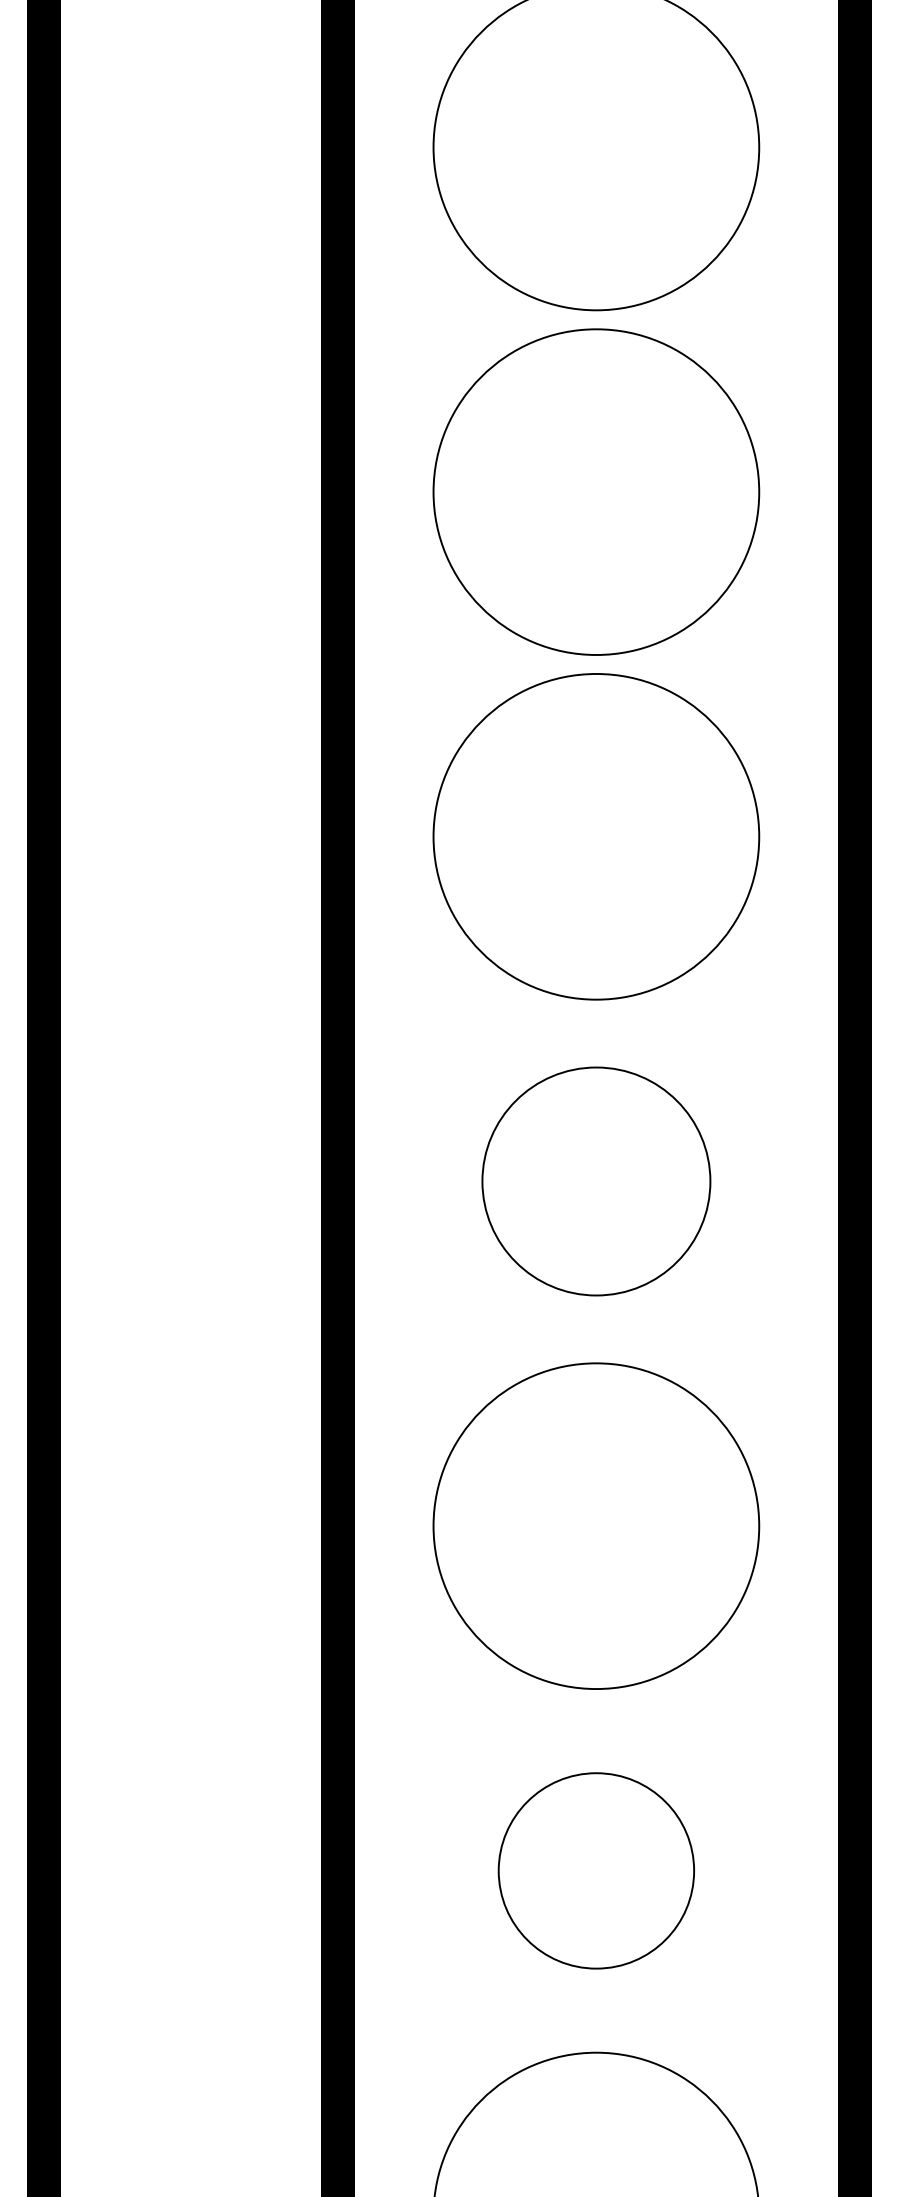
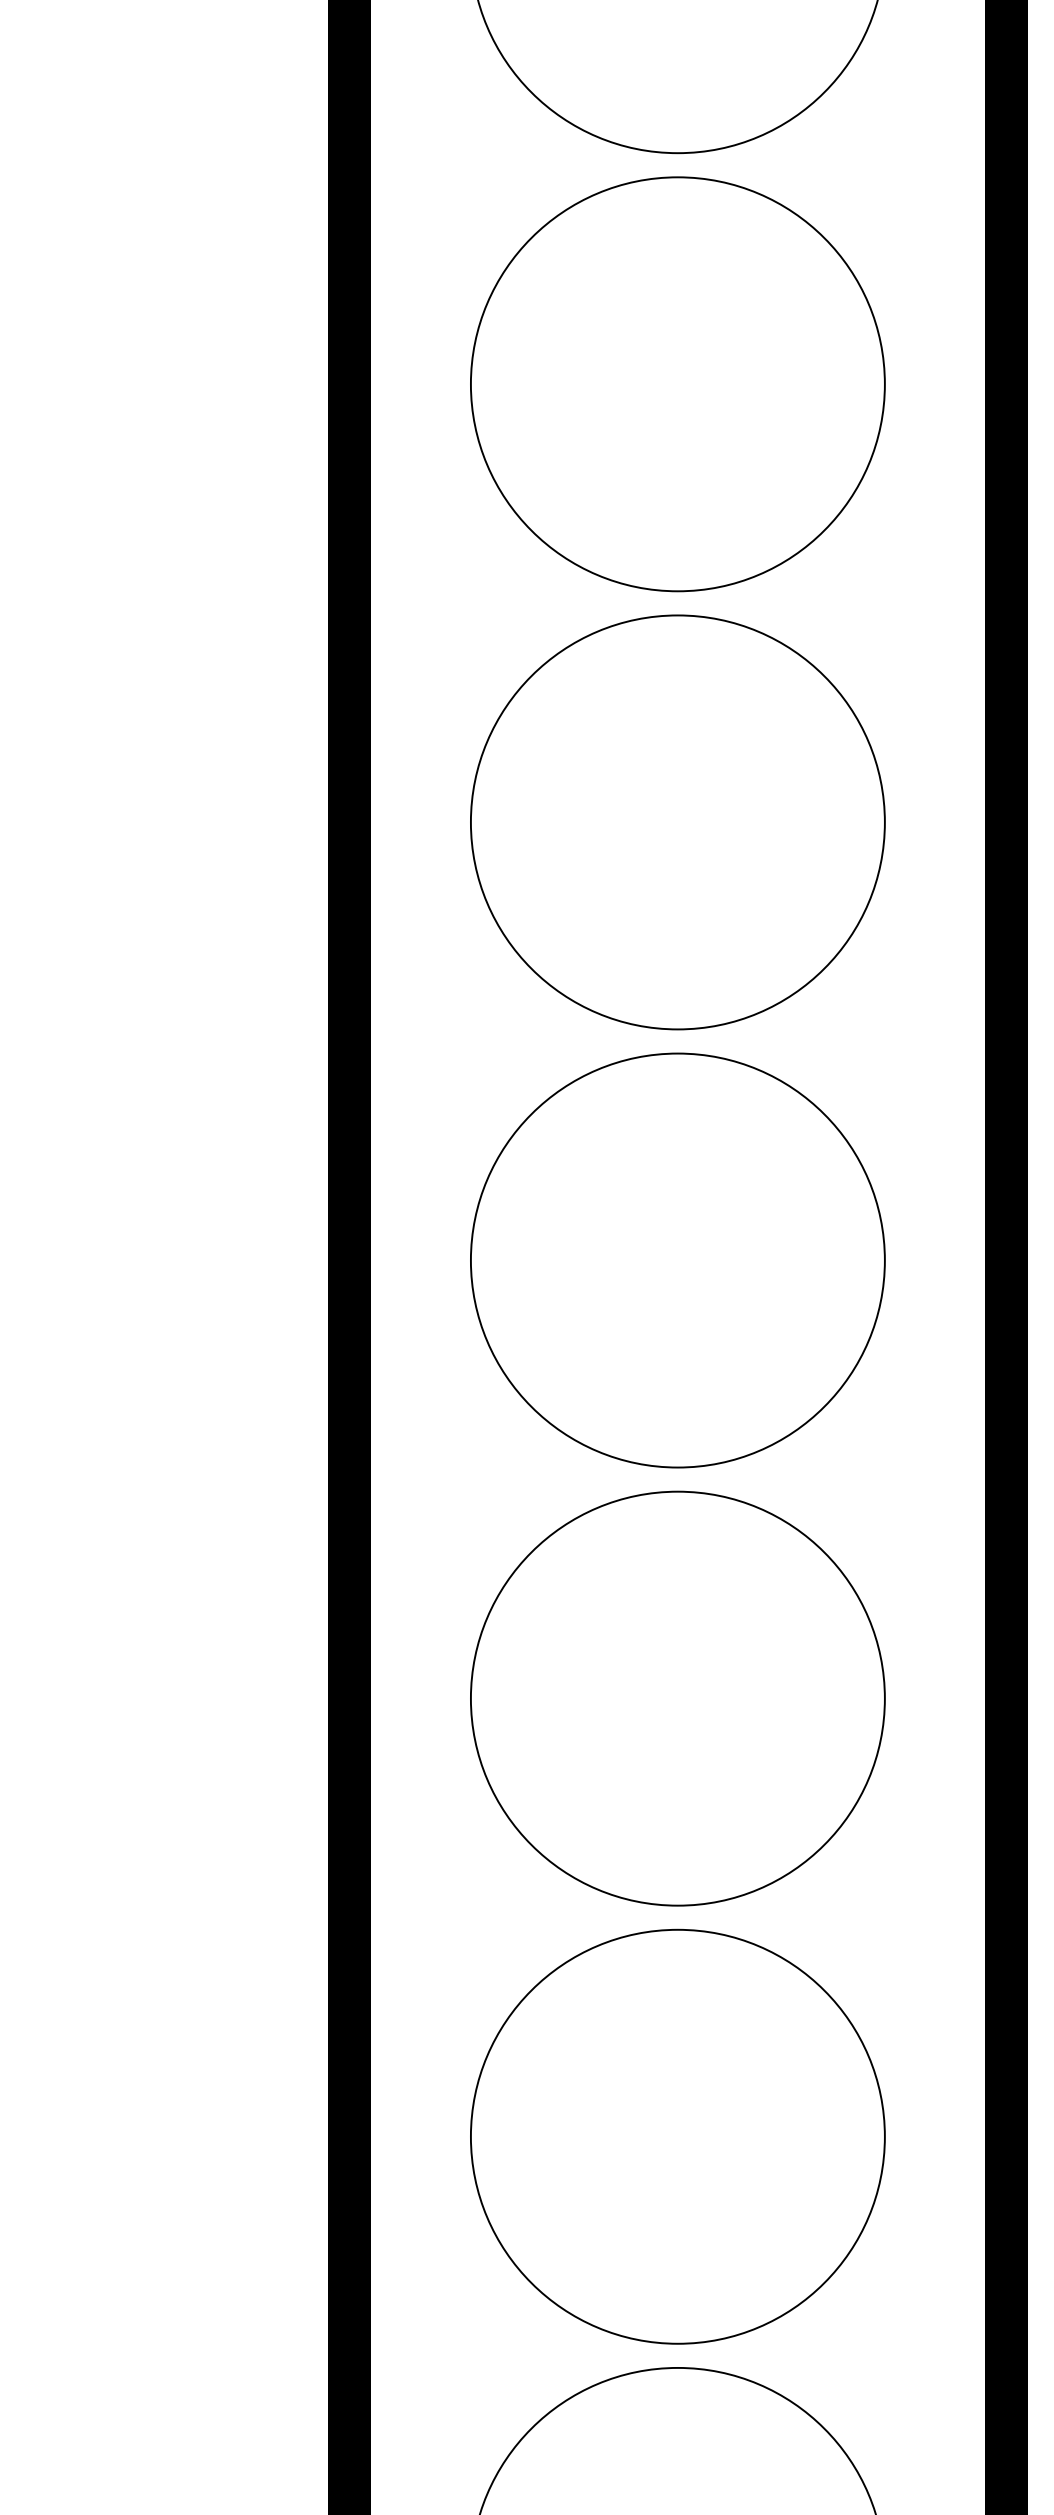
part: (596, 1181) -> (678, 1260), size x1.43
part: (596, 1870) -> (678, 2136), size x1.67

